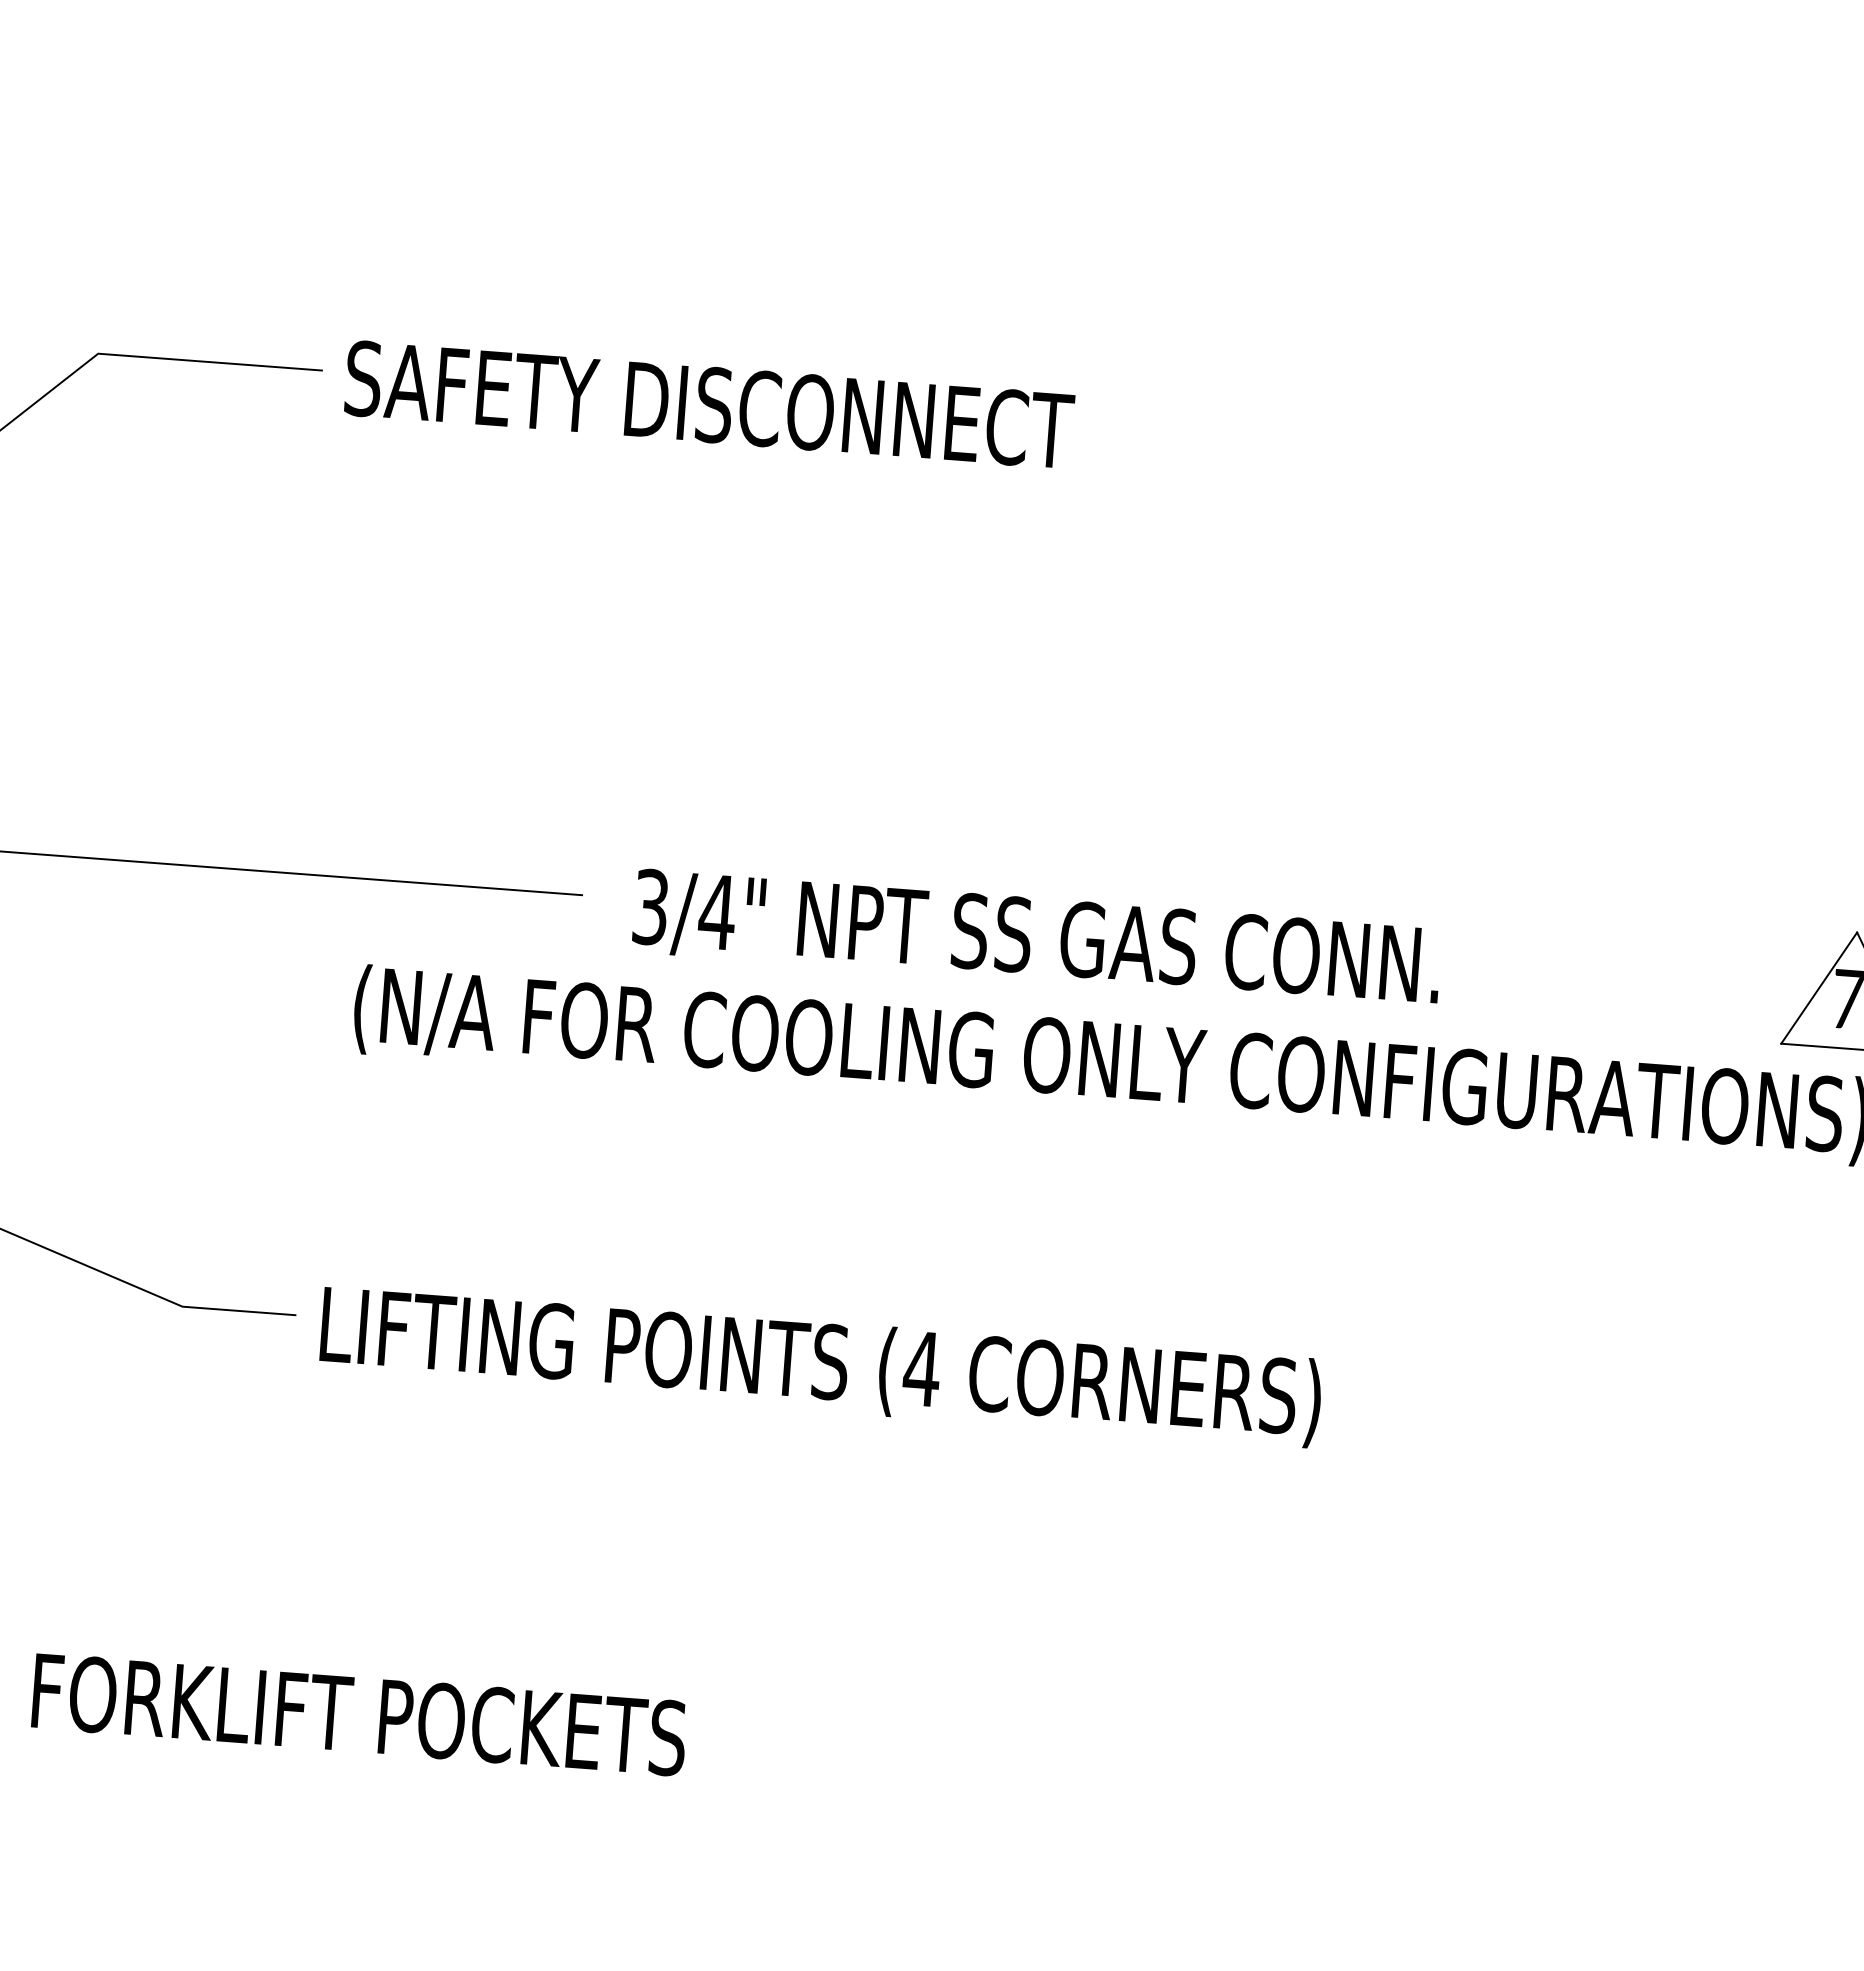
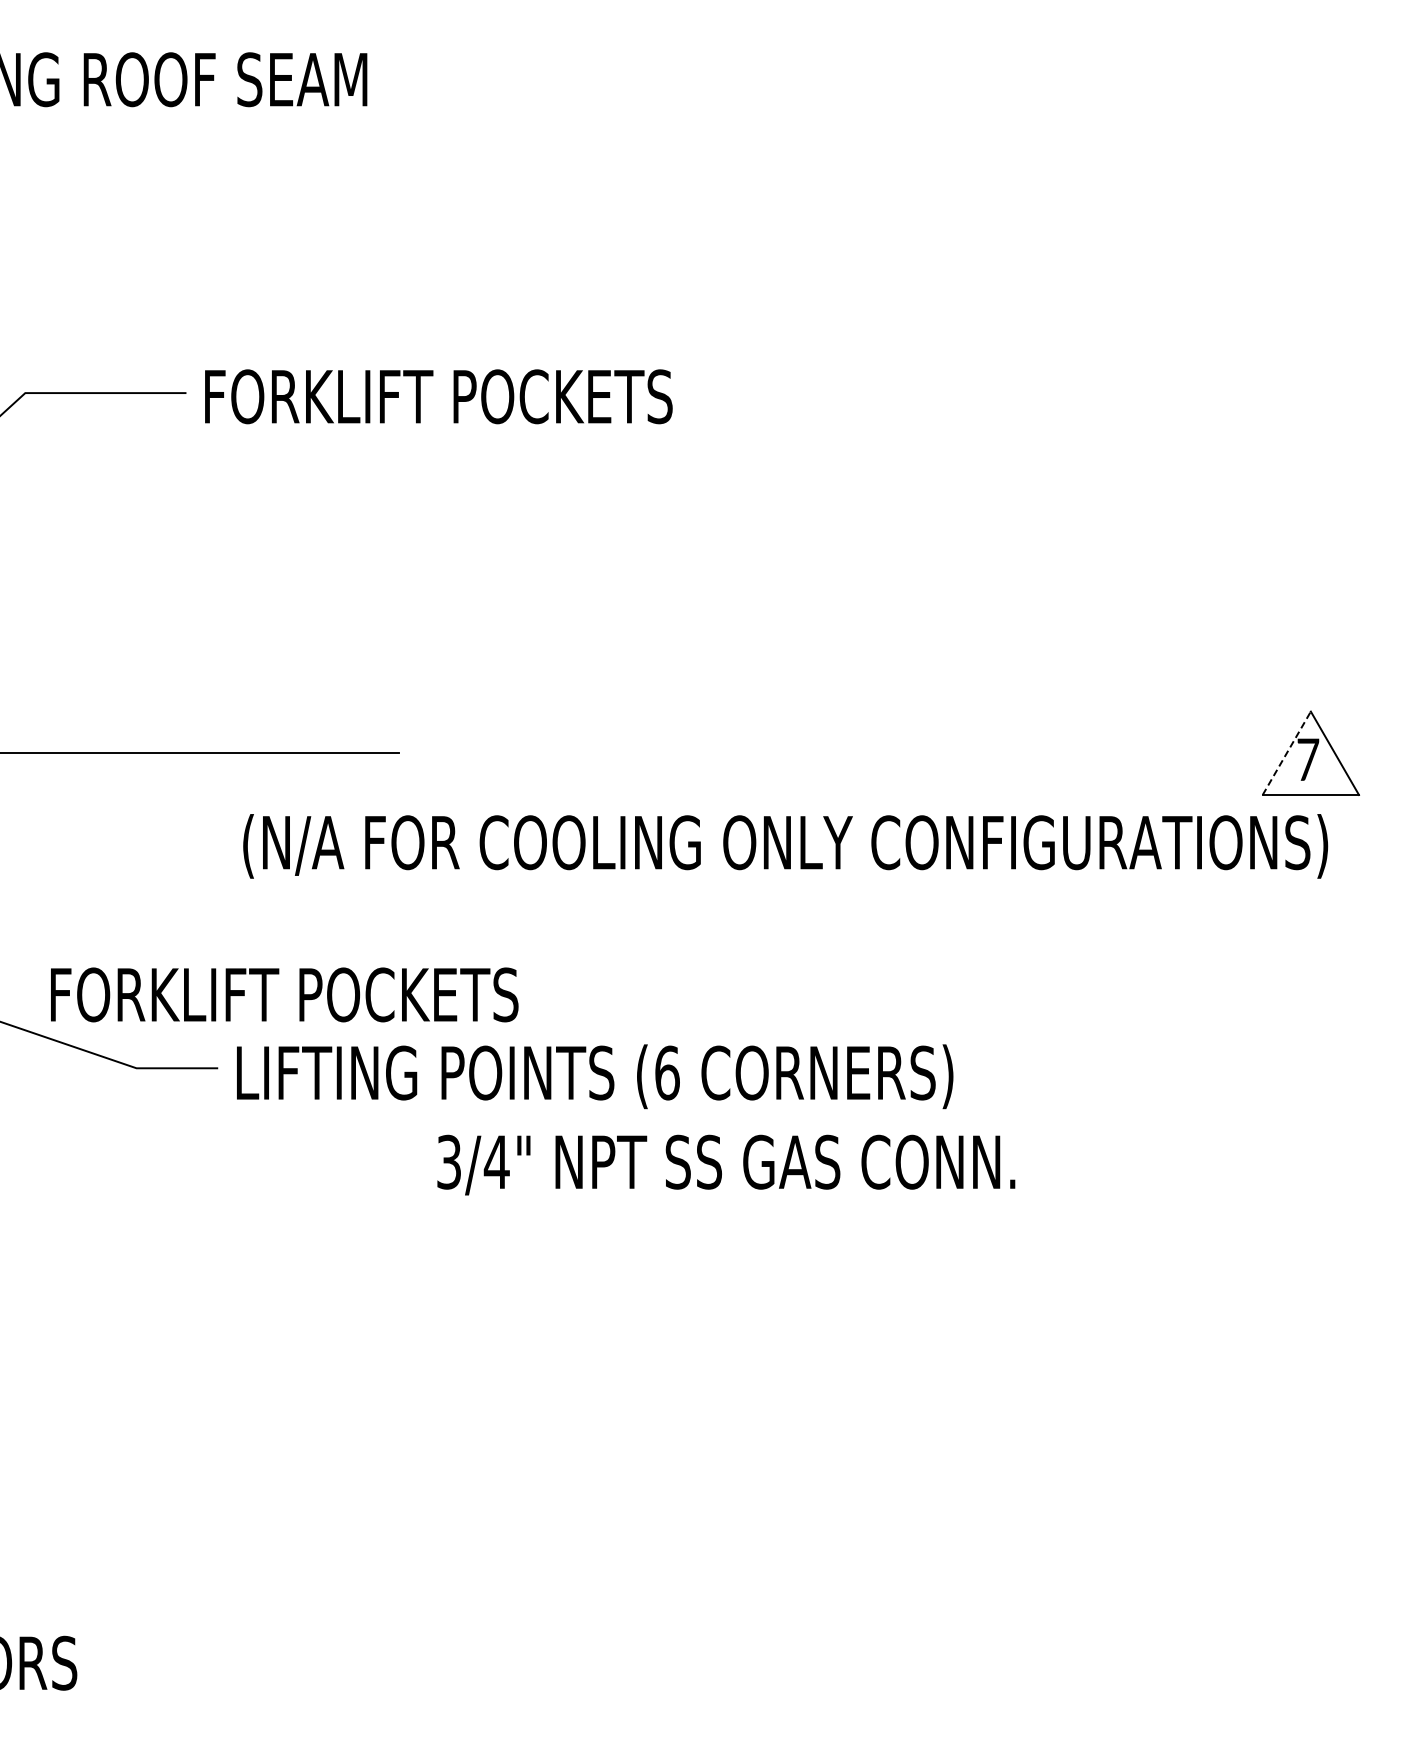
text: (708, 404) -> (463, 396), SAFETY DISCONNECT -> FORKLIFT POCKETS
text: (1037, 939) -> (726, 1164), moved
line: (1820, 987) -> (1287, 752), solid -> dashed
text: (922, 1368) -> (667, 1072), (4 -> (6
text: (359, 1714) -> (284, 994), moved

